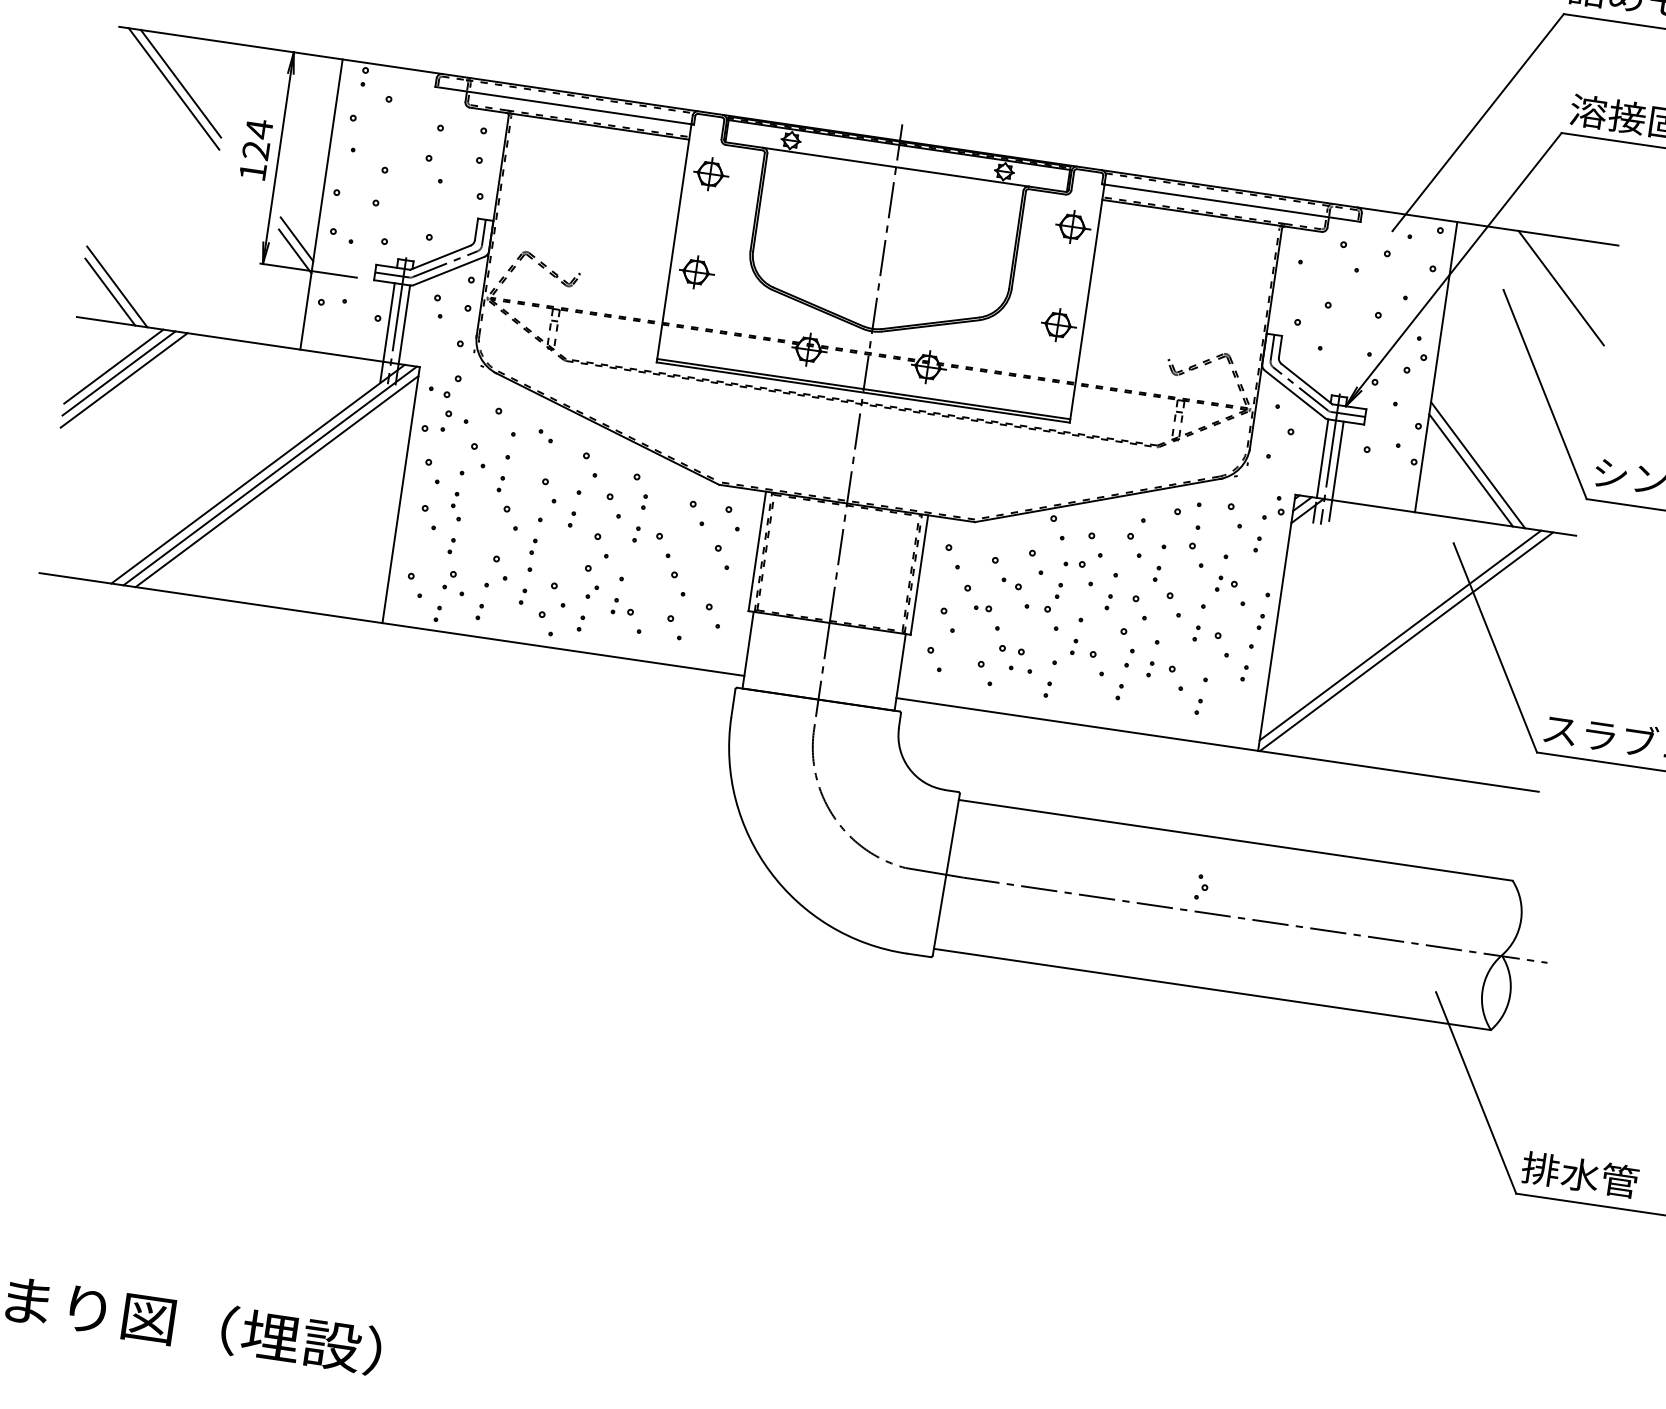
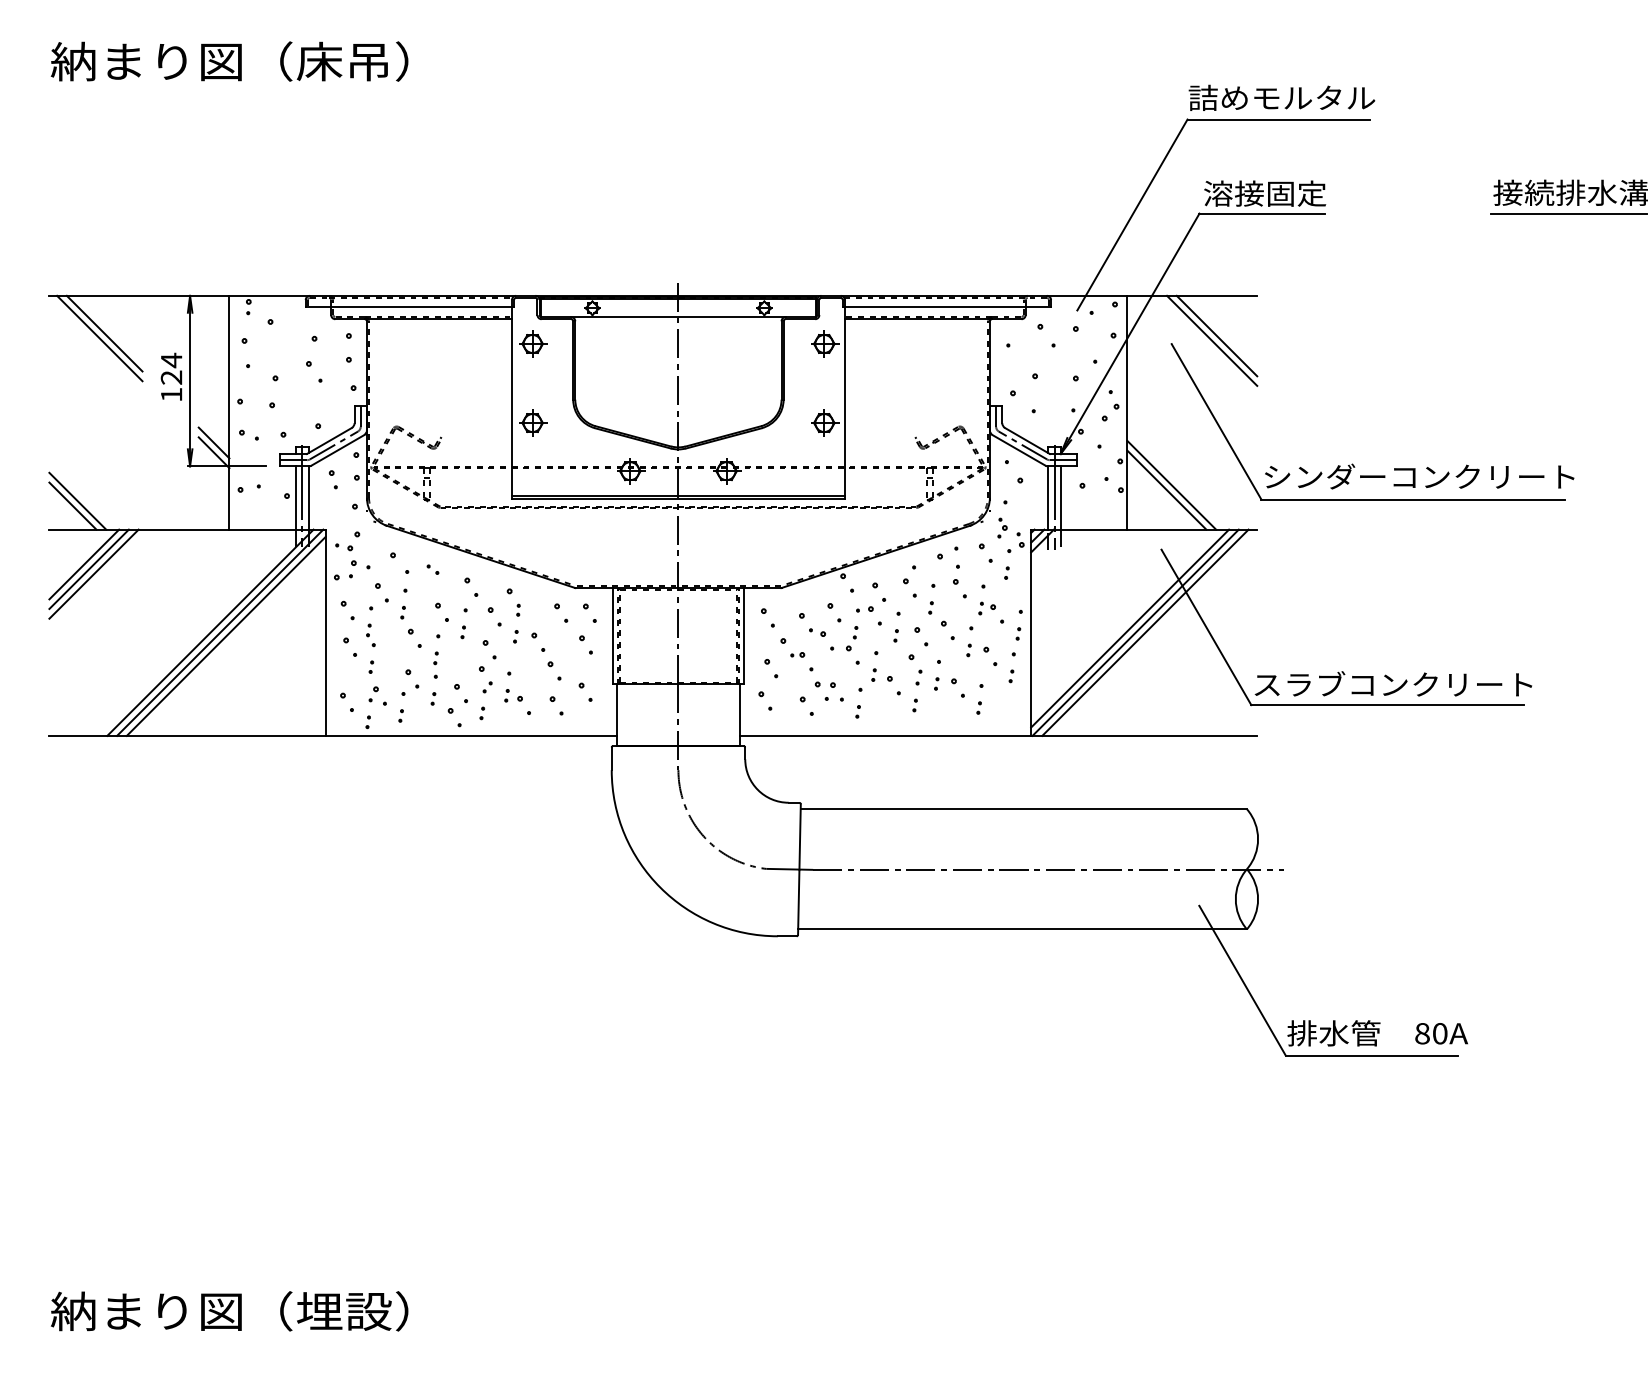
line: (1554, 292) -> (1212, 340), added
line: (1418, 643) -> (1145, 632), added
part: (1202, 886) -> (1002, 527), moved

